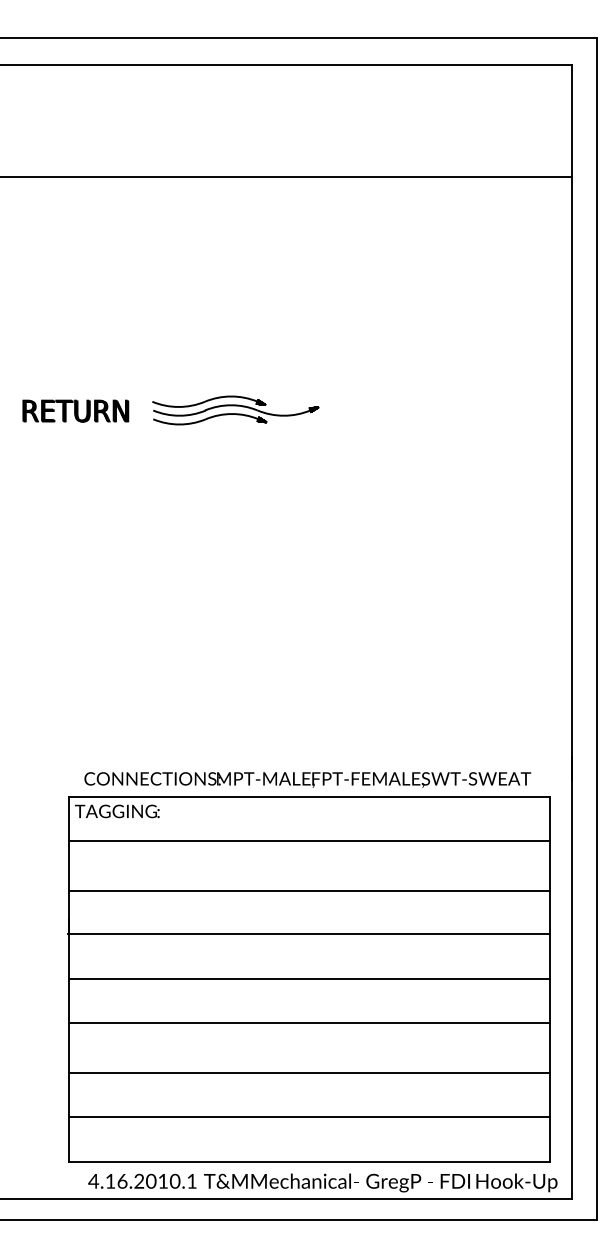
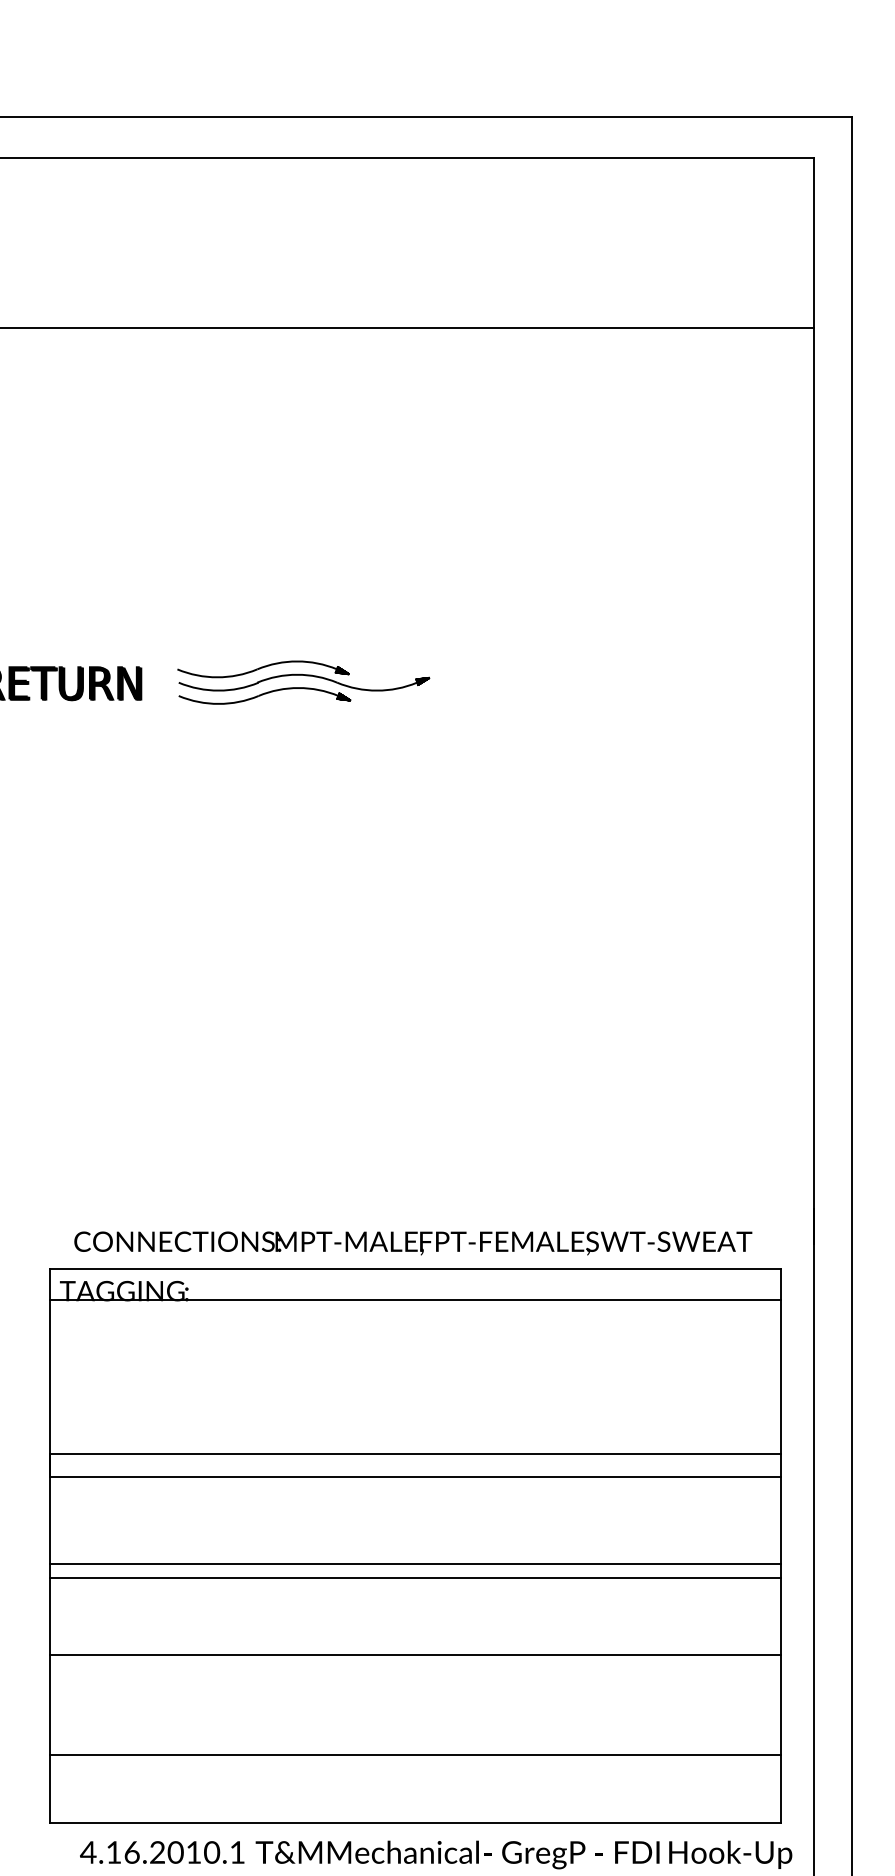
line: (308, 840) -> (414, 1300), moved
line: (308, 891) -> (414, 1455), moved
line: (308, 978) -> (414, 1578), moved
line: (308, 1022) -> (414, 1564), moved
line: (308, 1073) -> (414, 1655), moved

